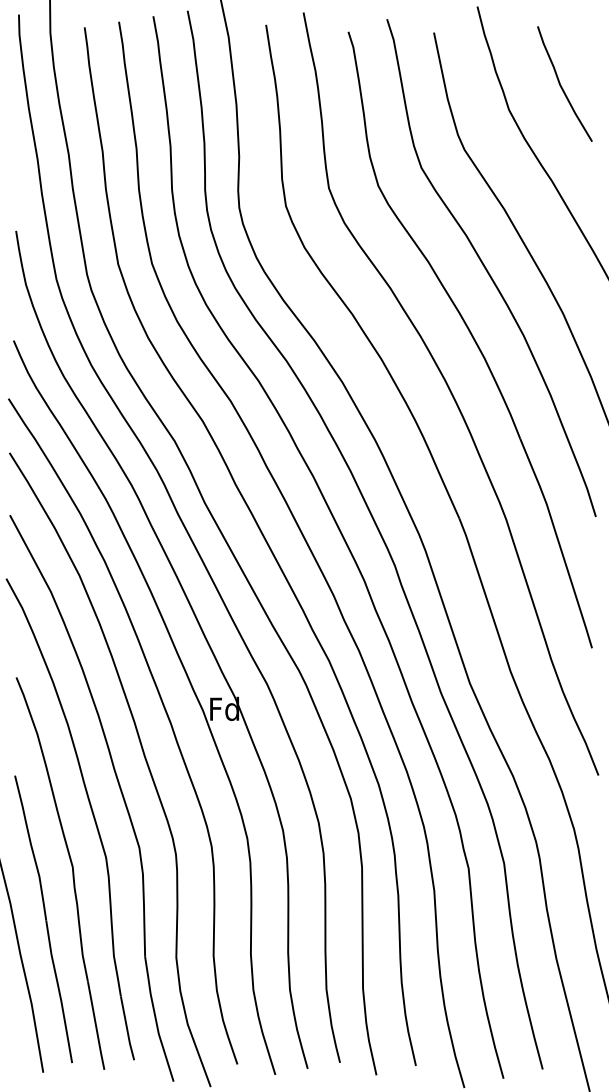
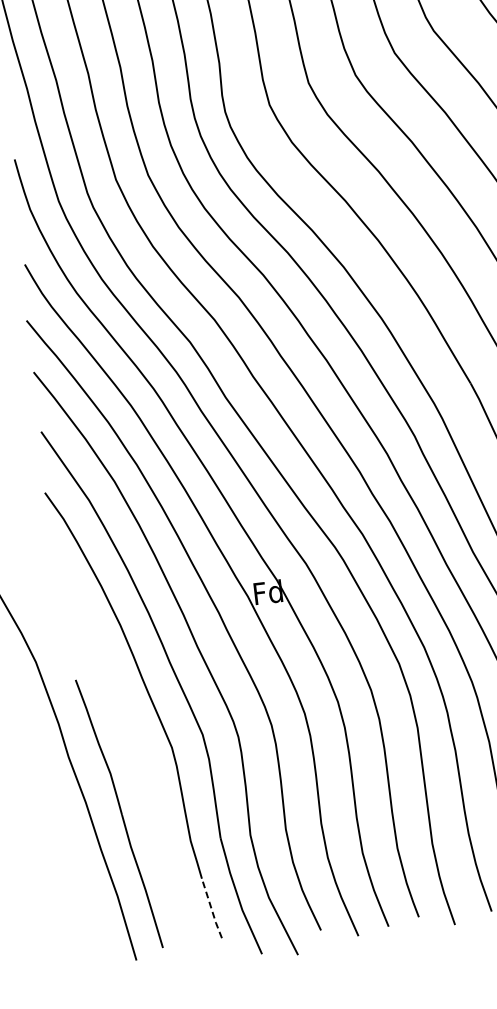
part: (72, 873) -> (141, 766), removed
line: (127, 1028) -> (211, 908), solid -> dashed

